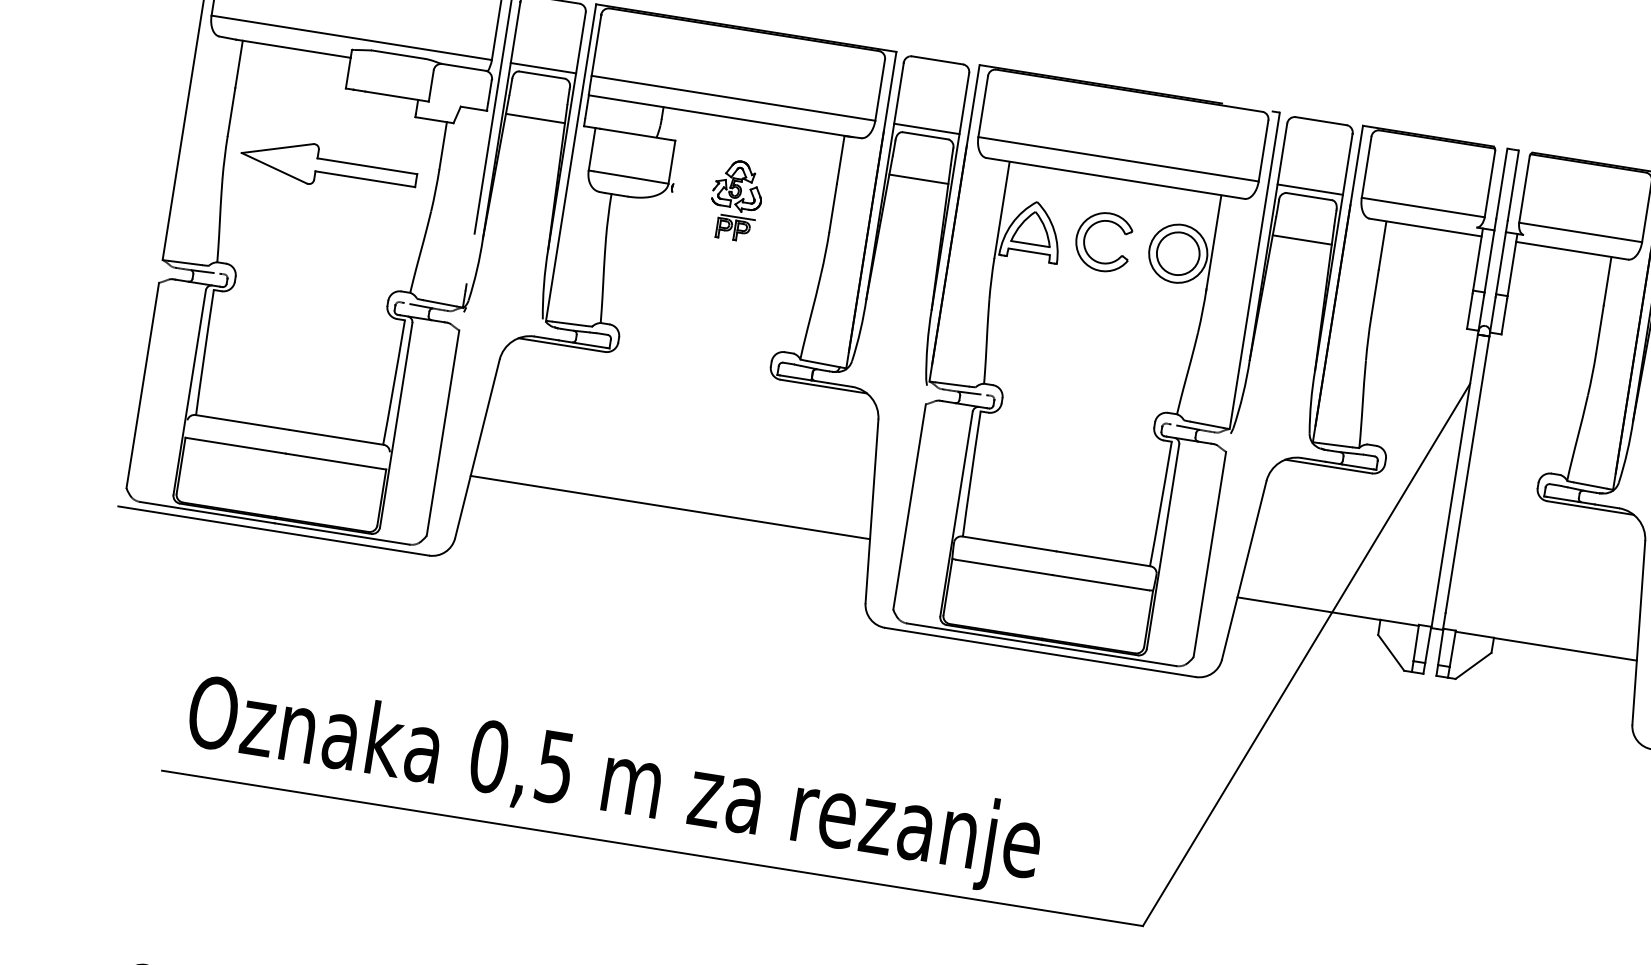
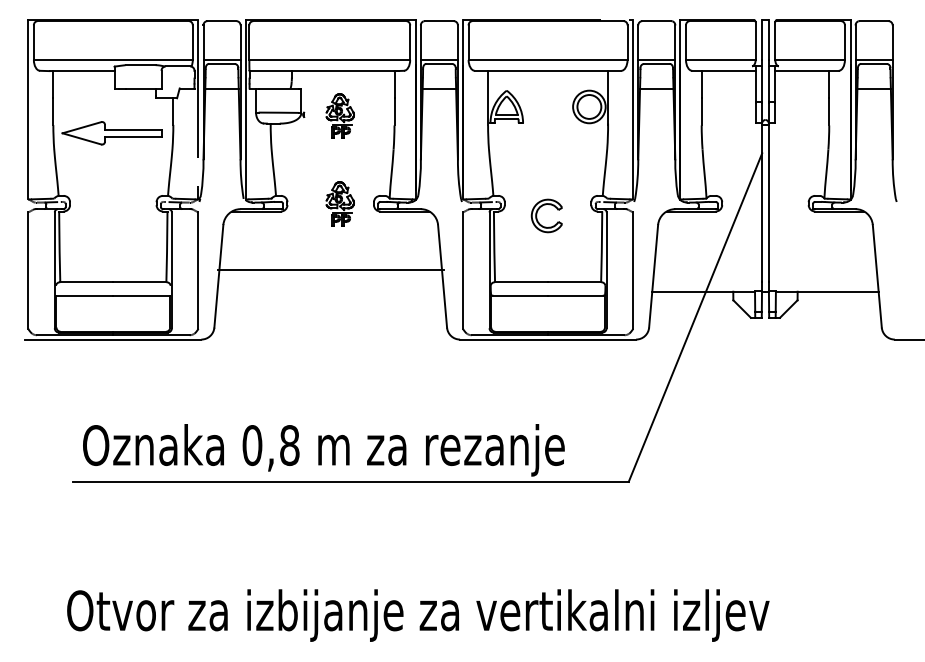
part: (1089, 231) -> (538, 211), moved
part: (710, 354) -> (339, 203), added
line: (670, 506) -> (330, 269), moved
text: (554, 767) -> (289, 445), 0,5 -> 0,8

